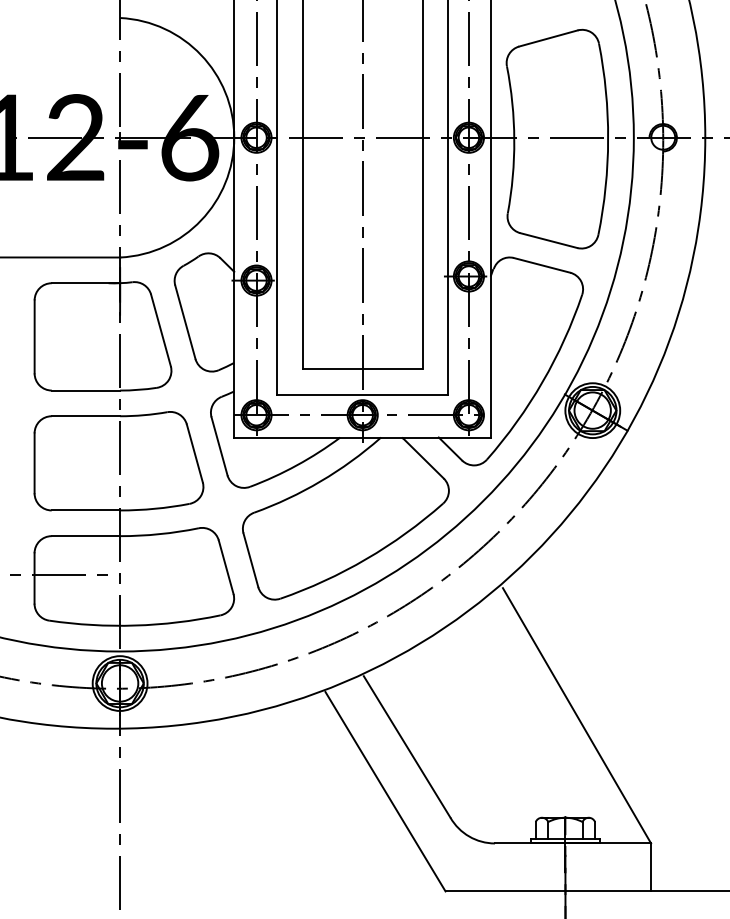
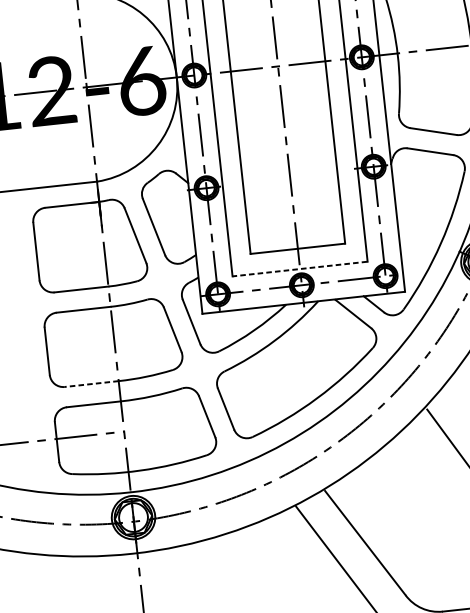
line: (361, 394) -> (299, 269), solid -> dashed
line: (85, 510) -> (91, 384), solid -> dashed

